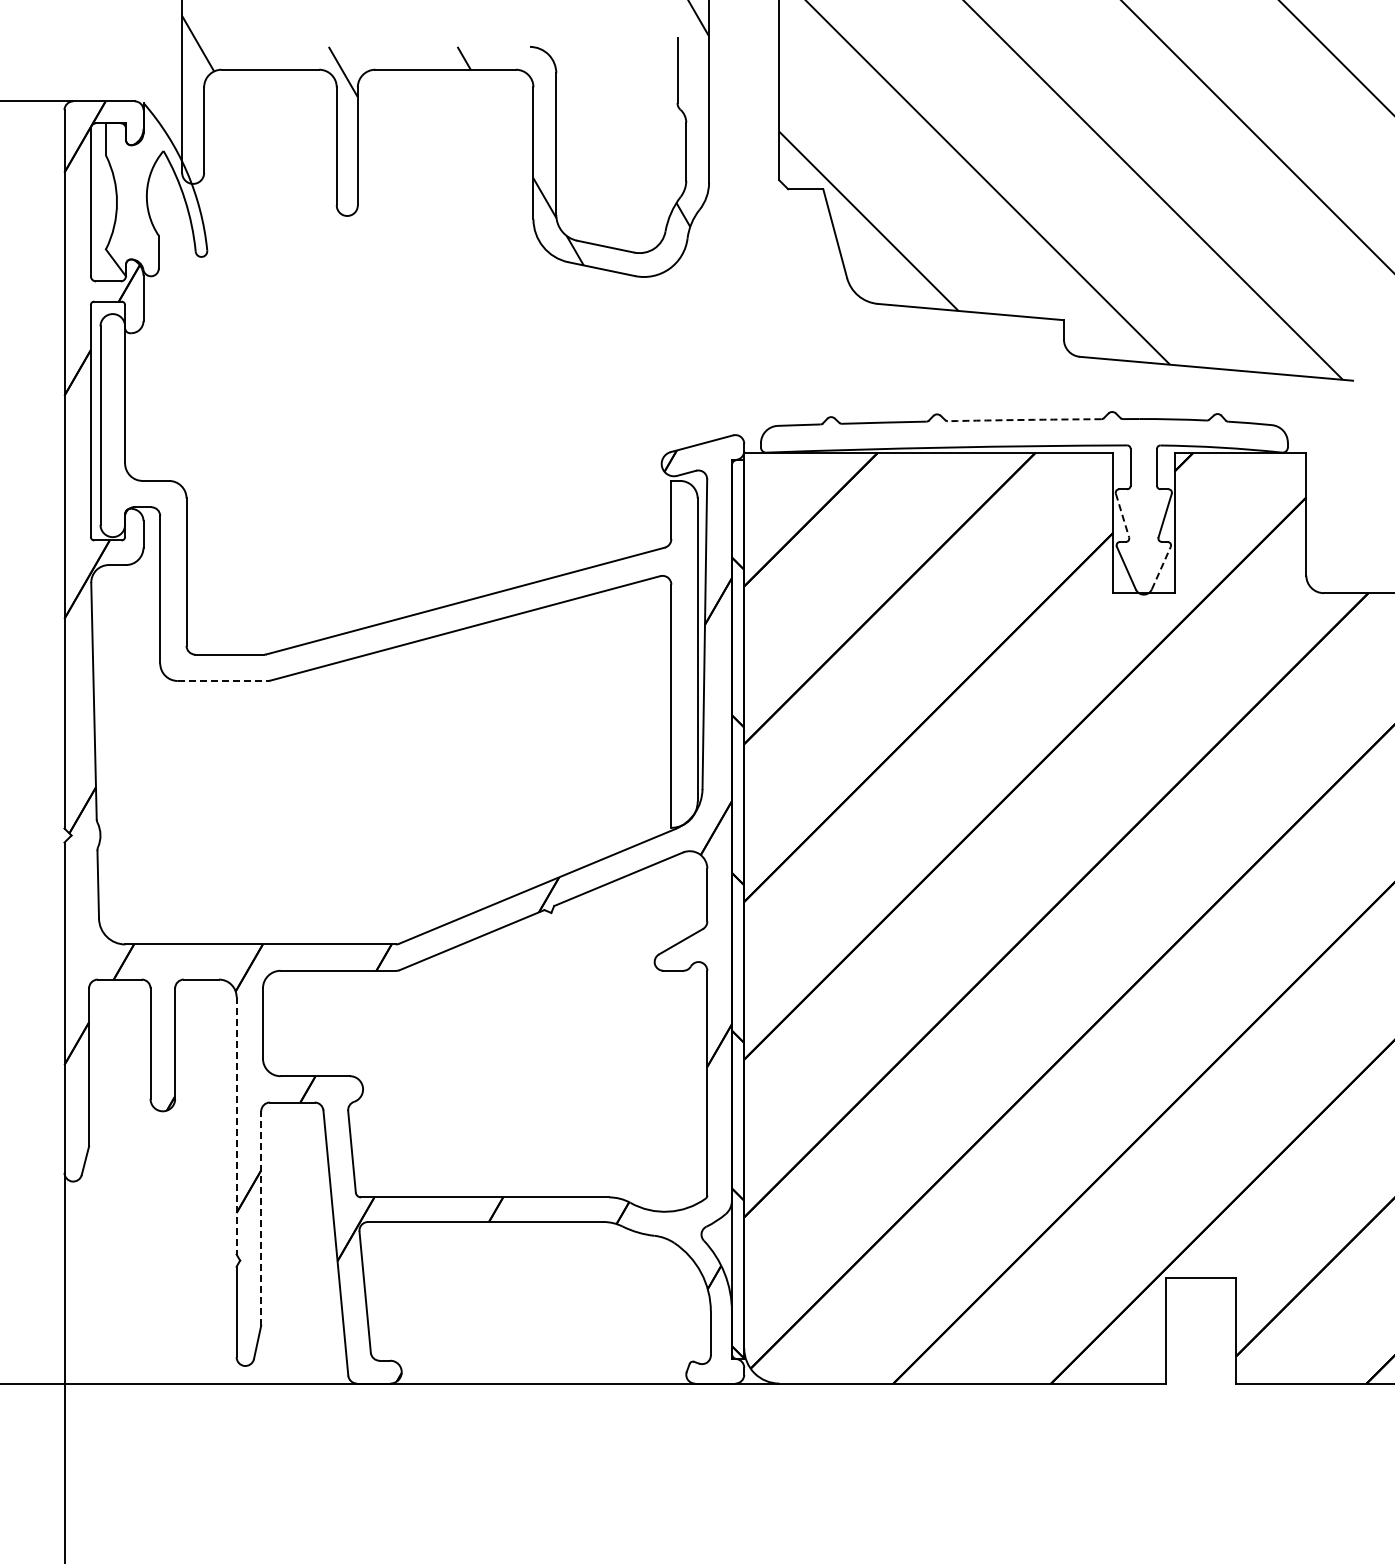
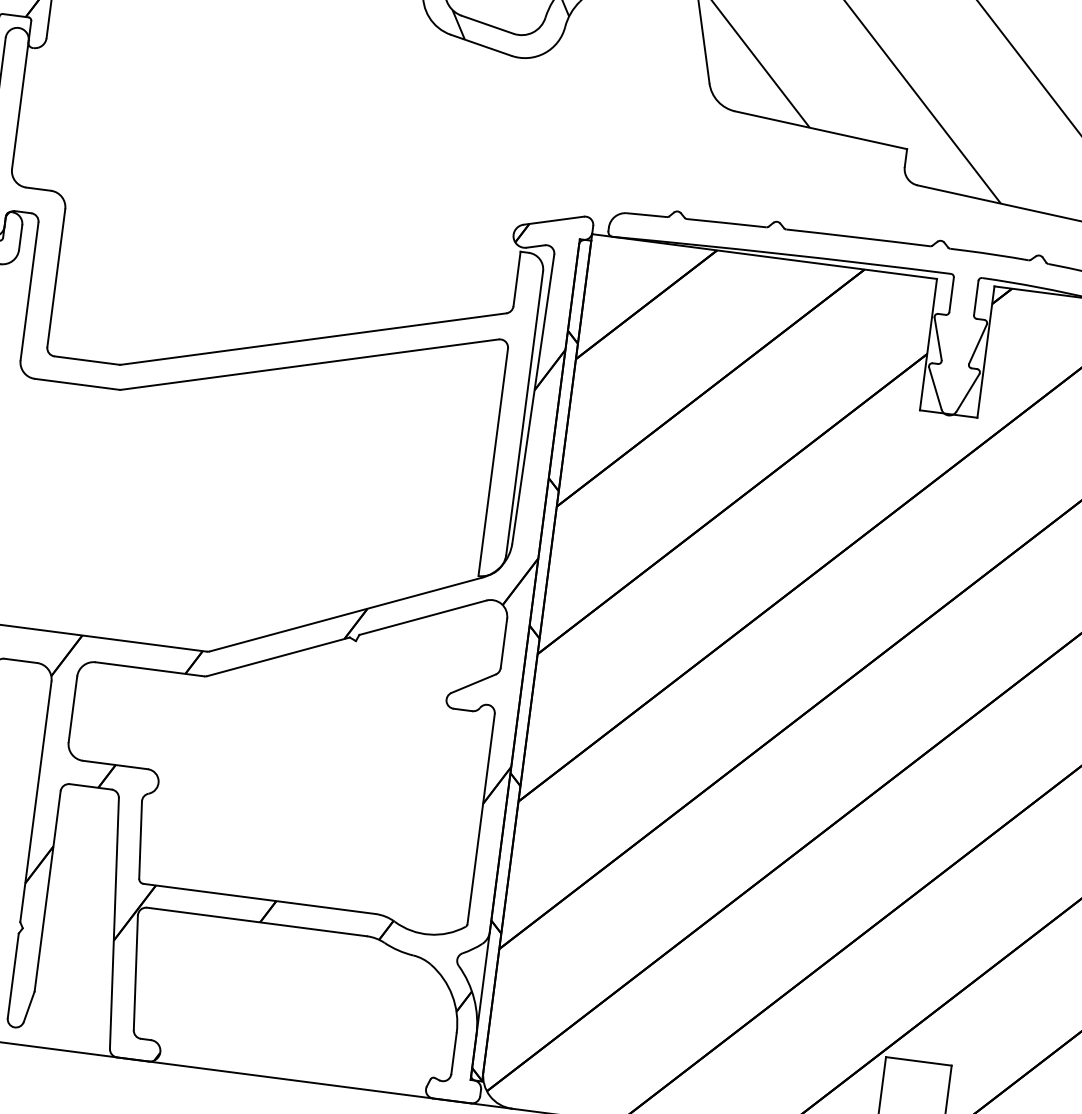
arc: (1024, 419) -> (858, 237), dashed -> solid
line: (1122, 515) -> (938, 338), dashed -> solid
line: (1161, 567) -> (968, 392), dashed -> solid
line: (223, 681) -> (77, 384), dashed -> solid
line: (236, 1125) -> (35, 801), dashed -> solid
line: (261, 1217) -> (48, 890), dashed -> solid

